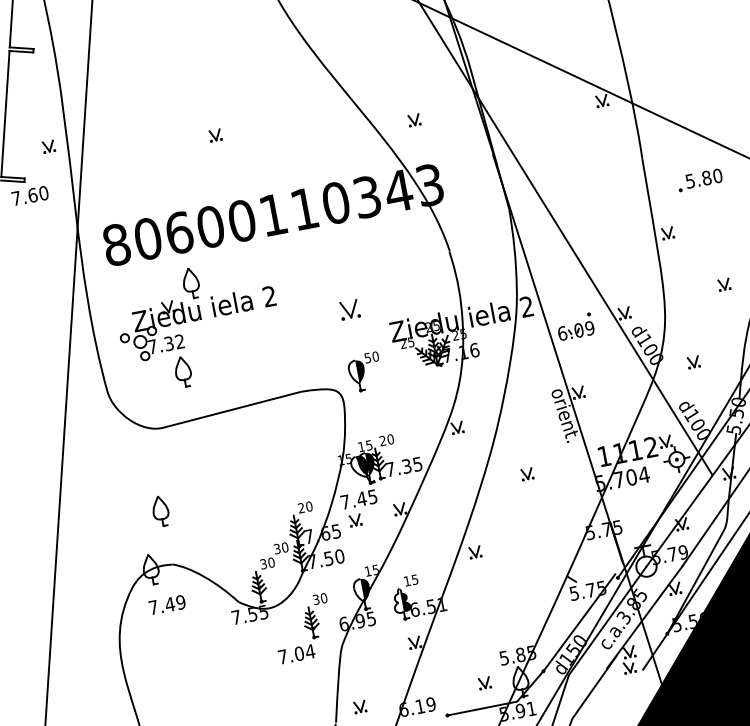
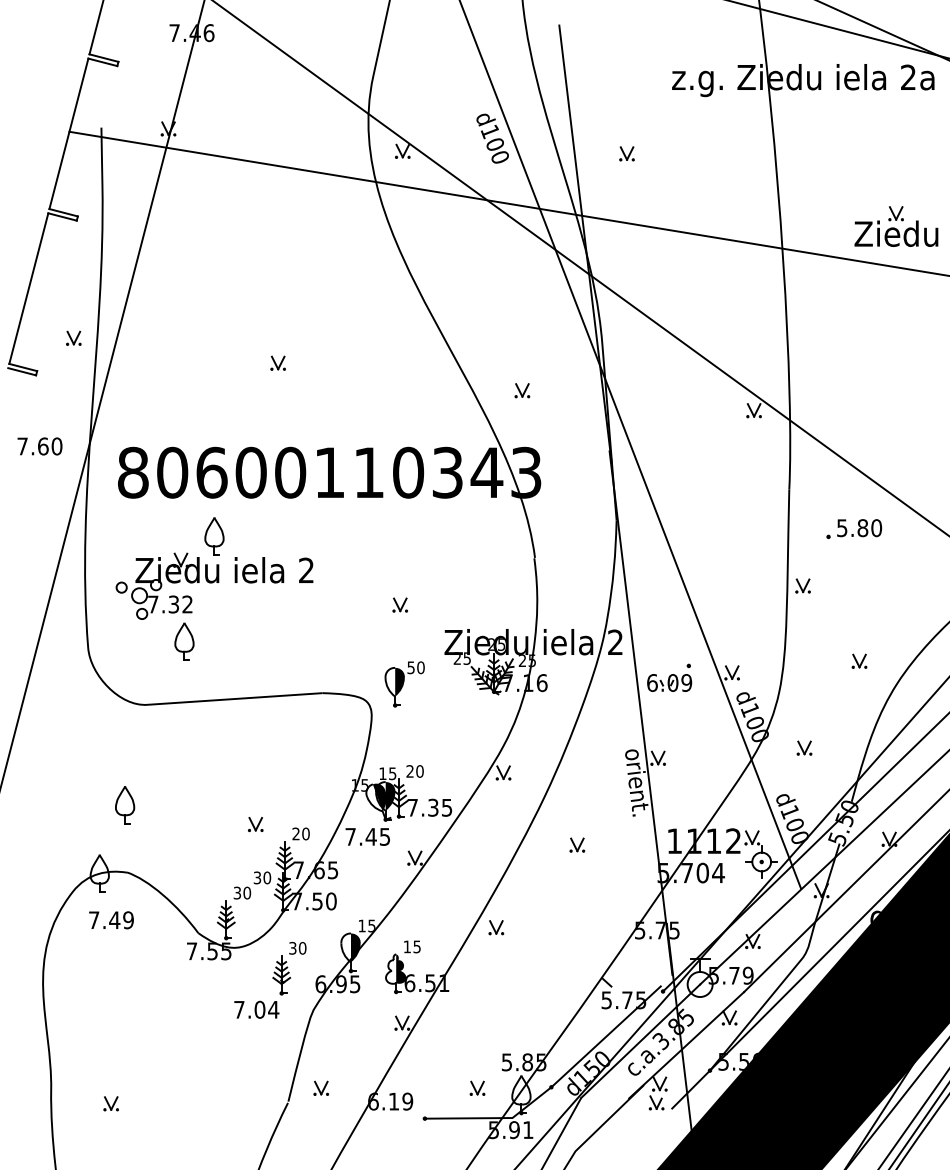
text: (29, 195) -> (39, 446), moved
part: (348, 309) -> (399, 604), size x0.62
part: (355, 520) -> (255, 824), moved

